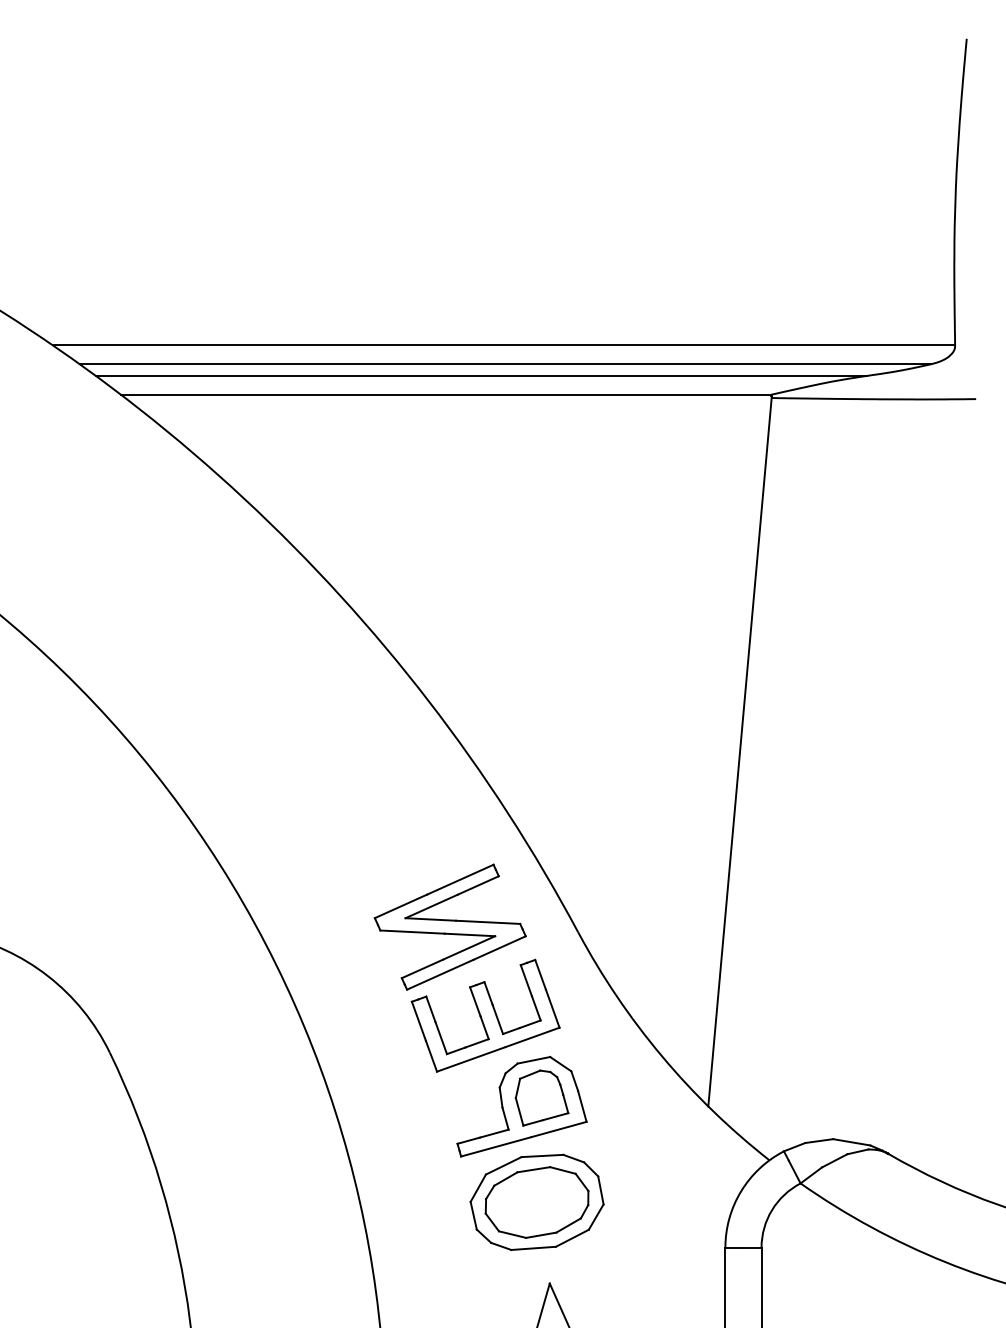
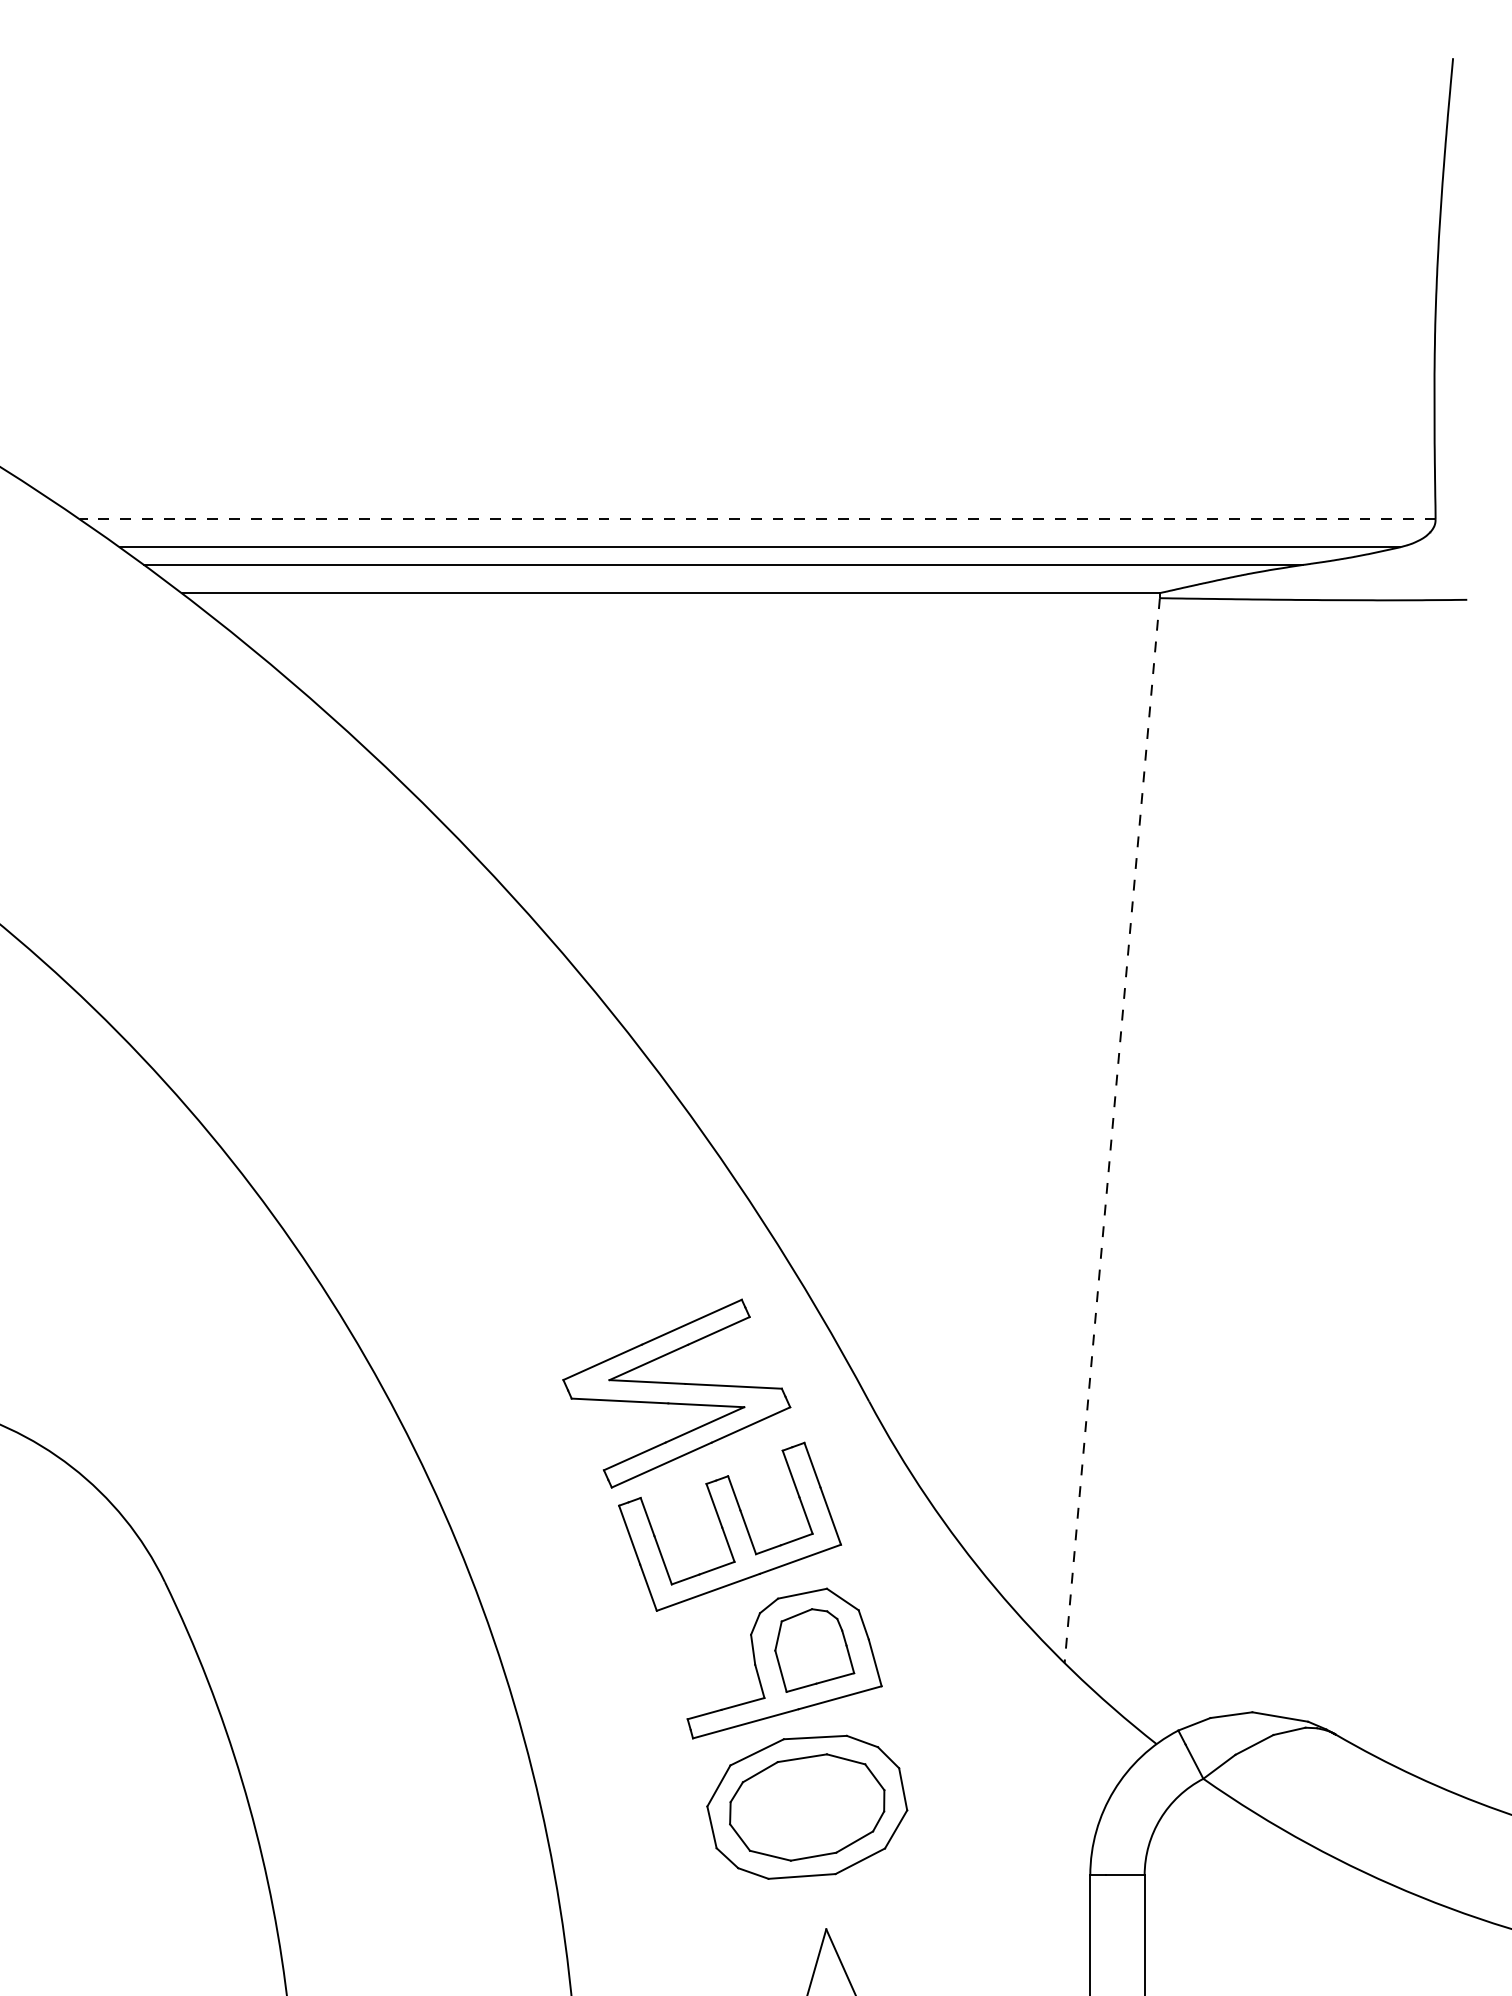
line: (503, 345) -> (756, 519), solid -> dashed
line: (740, 752) -> (1113, 1131), solid -> dashed

